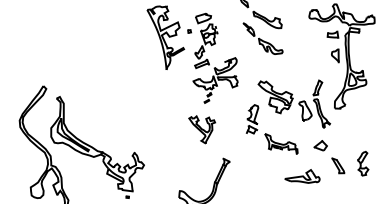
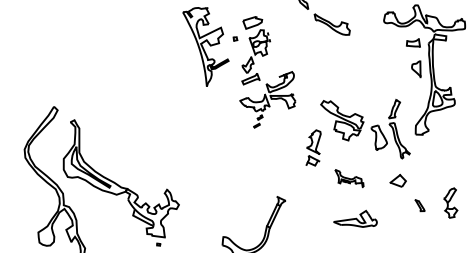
part: (262, 38) -> (326, 47), removed
part: (202, 129) -> (251, 160), removed
part: (281, 143) -> (349, 178), size x0.7
part: (337, 165) -> (419, 205), size x0.6
part: (302, 176) -> (355, 218), moved

